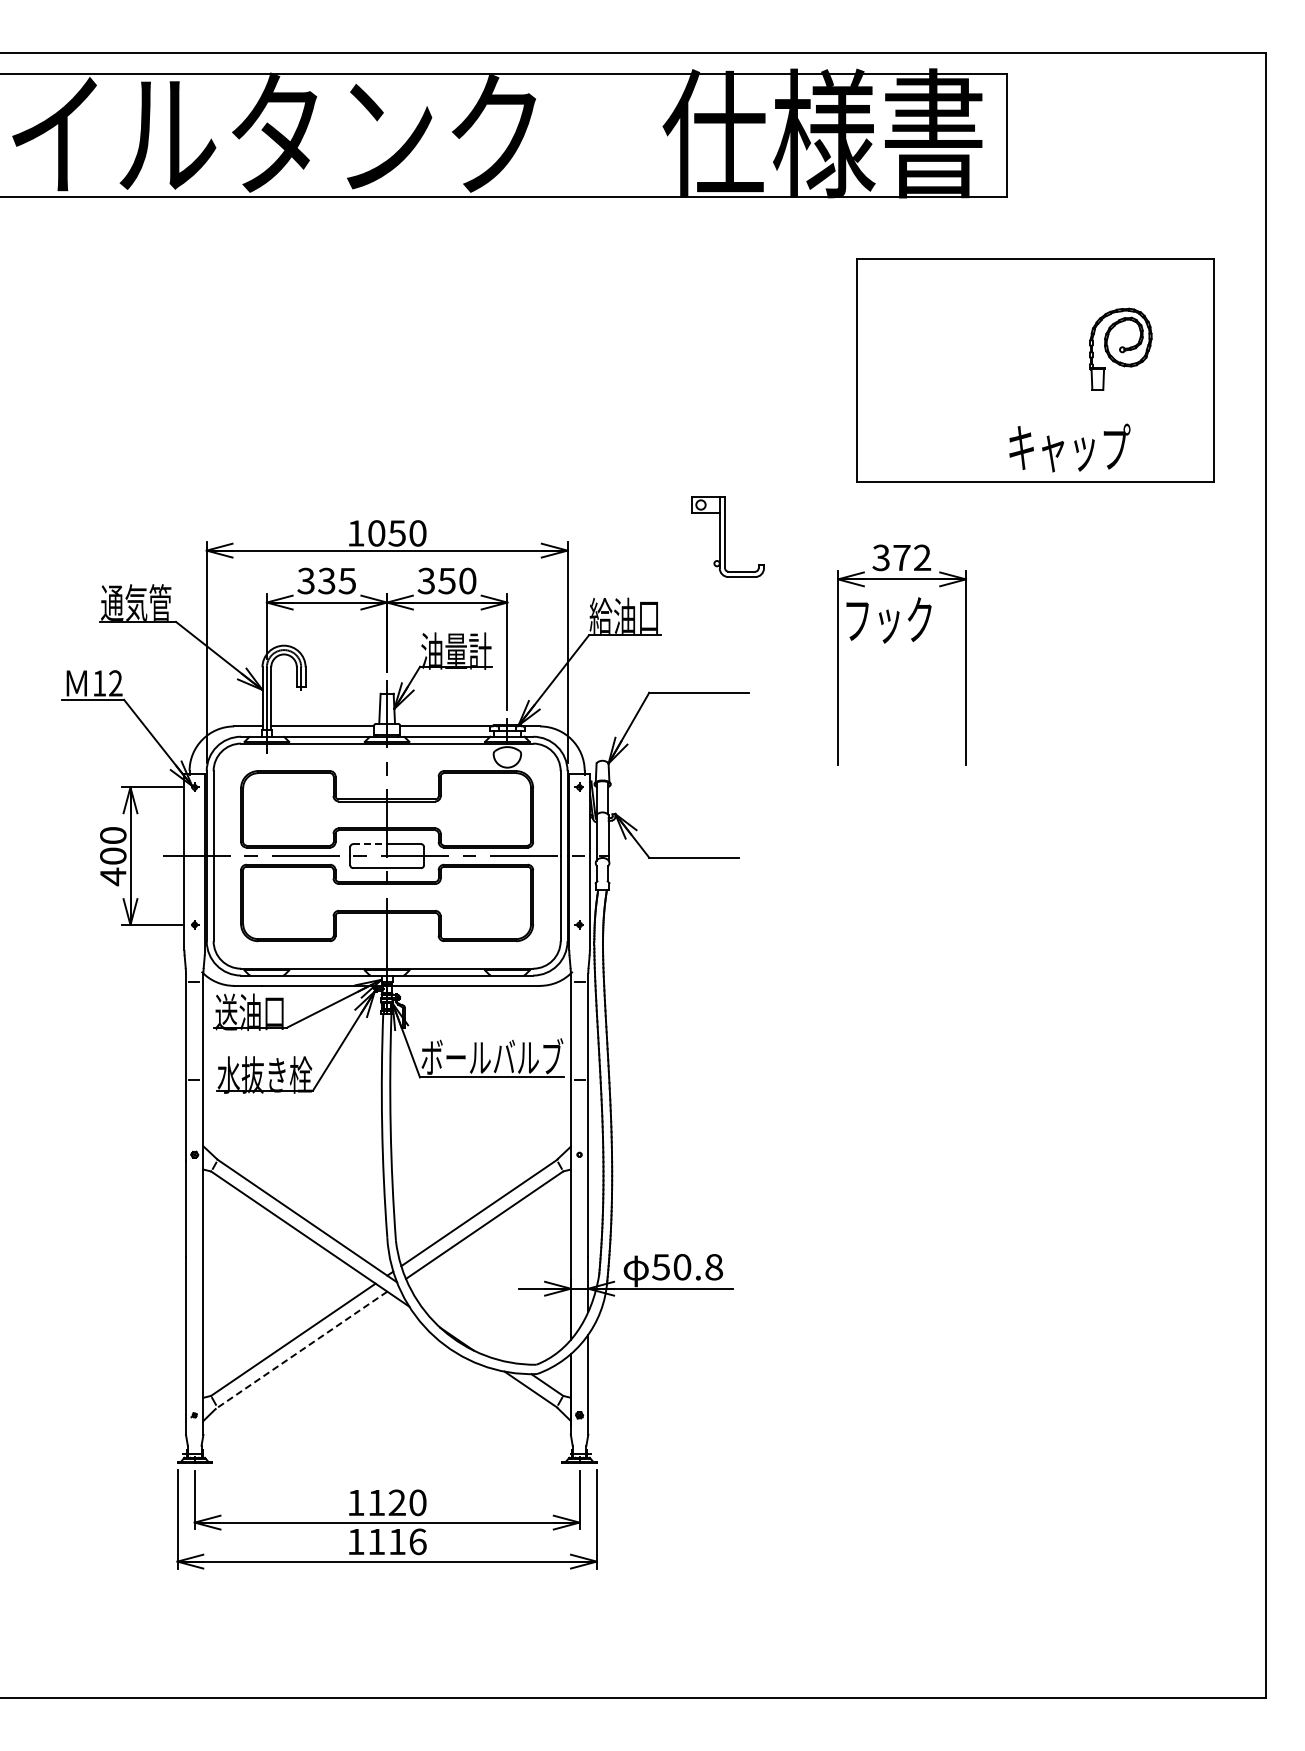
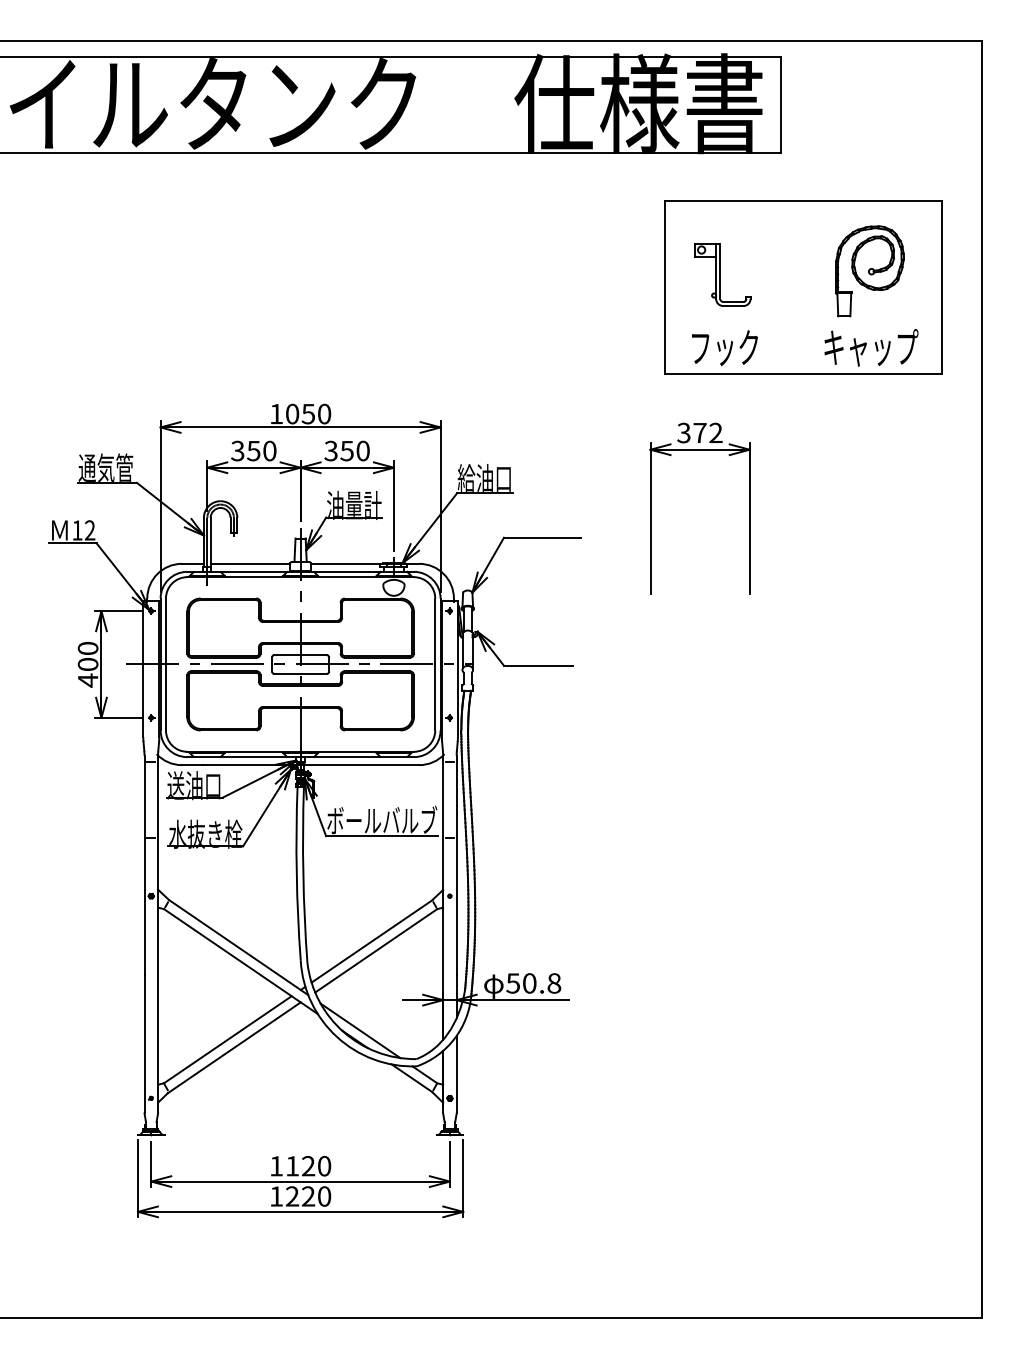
part: (1120, 349) -> (869, 271), size x1.43
text: (1069, 447) -> (871, 347), moved
part: (727, 536) -> (722, 274), moved
text: (337, 580) -> (262, 450), 335 -> 350
text: (888, 620) -> (724, 348), moved
line: (370, 844) -> (287, 655), dashed -> solid
line: (463, 1328) -> (359, 1030), added
line: (301, 1350) -> (234, 1048), dashed -> solid
text: (397, 1541) -> (308, 1196), 1116 -> 1220

